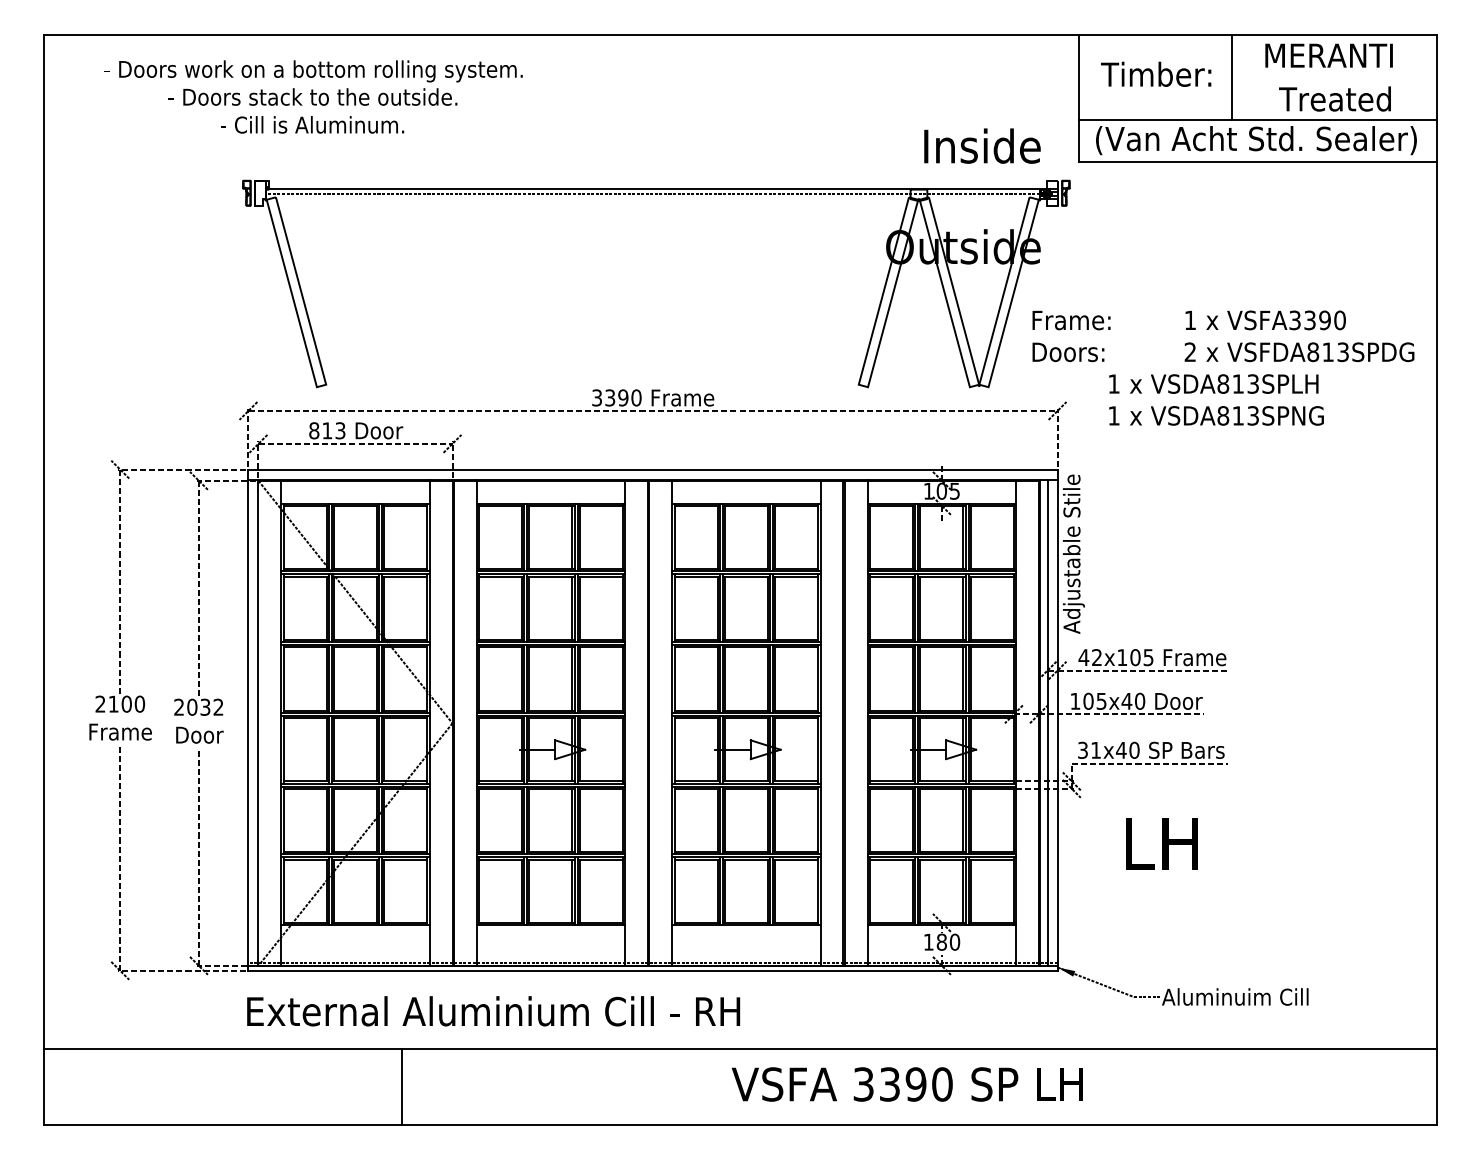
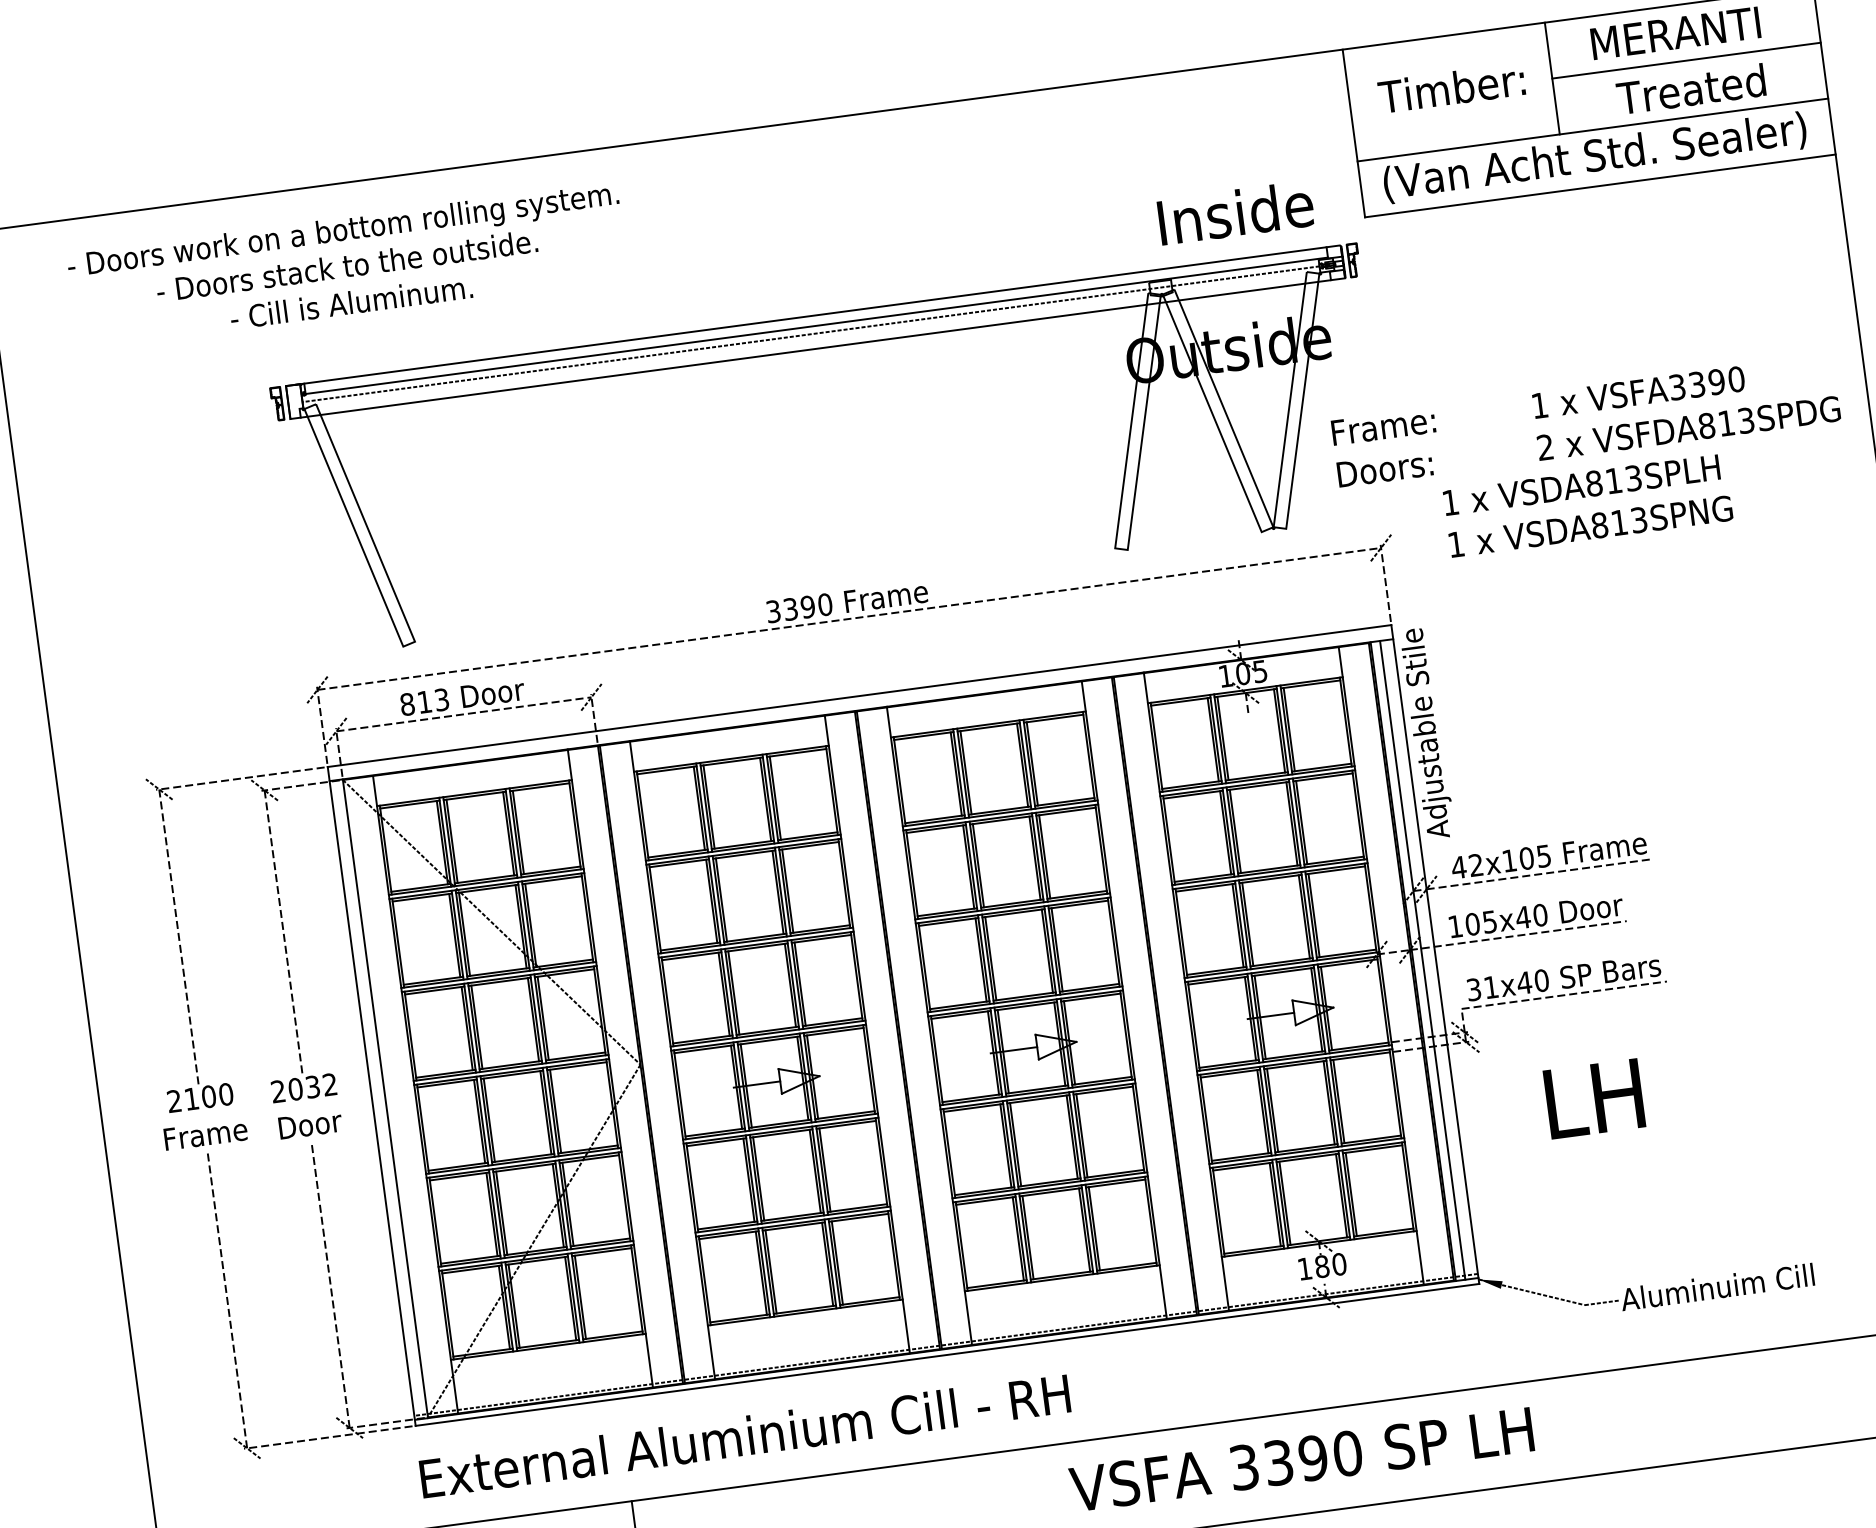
line: (1334, 77) -> (1686, 61), added
line: (657, 180) -> (814, 315), added
line: (654, 205) -> (815, 348), added

